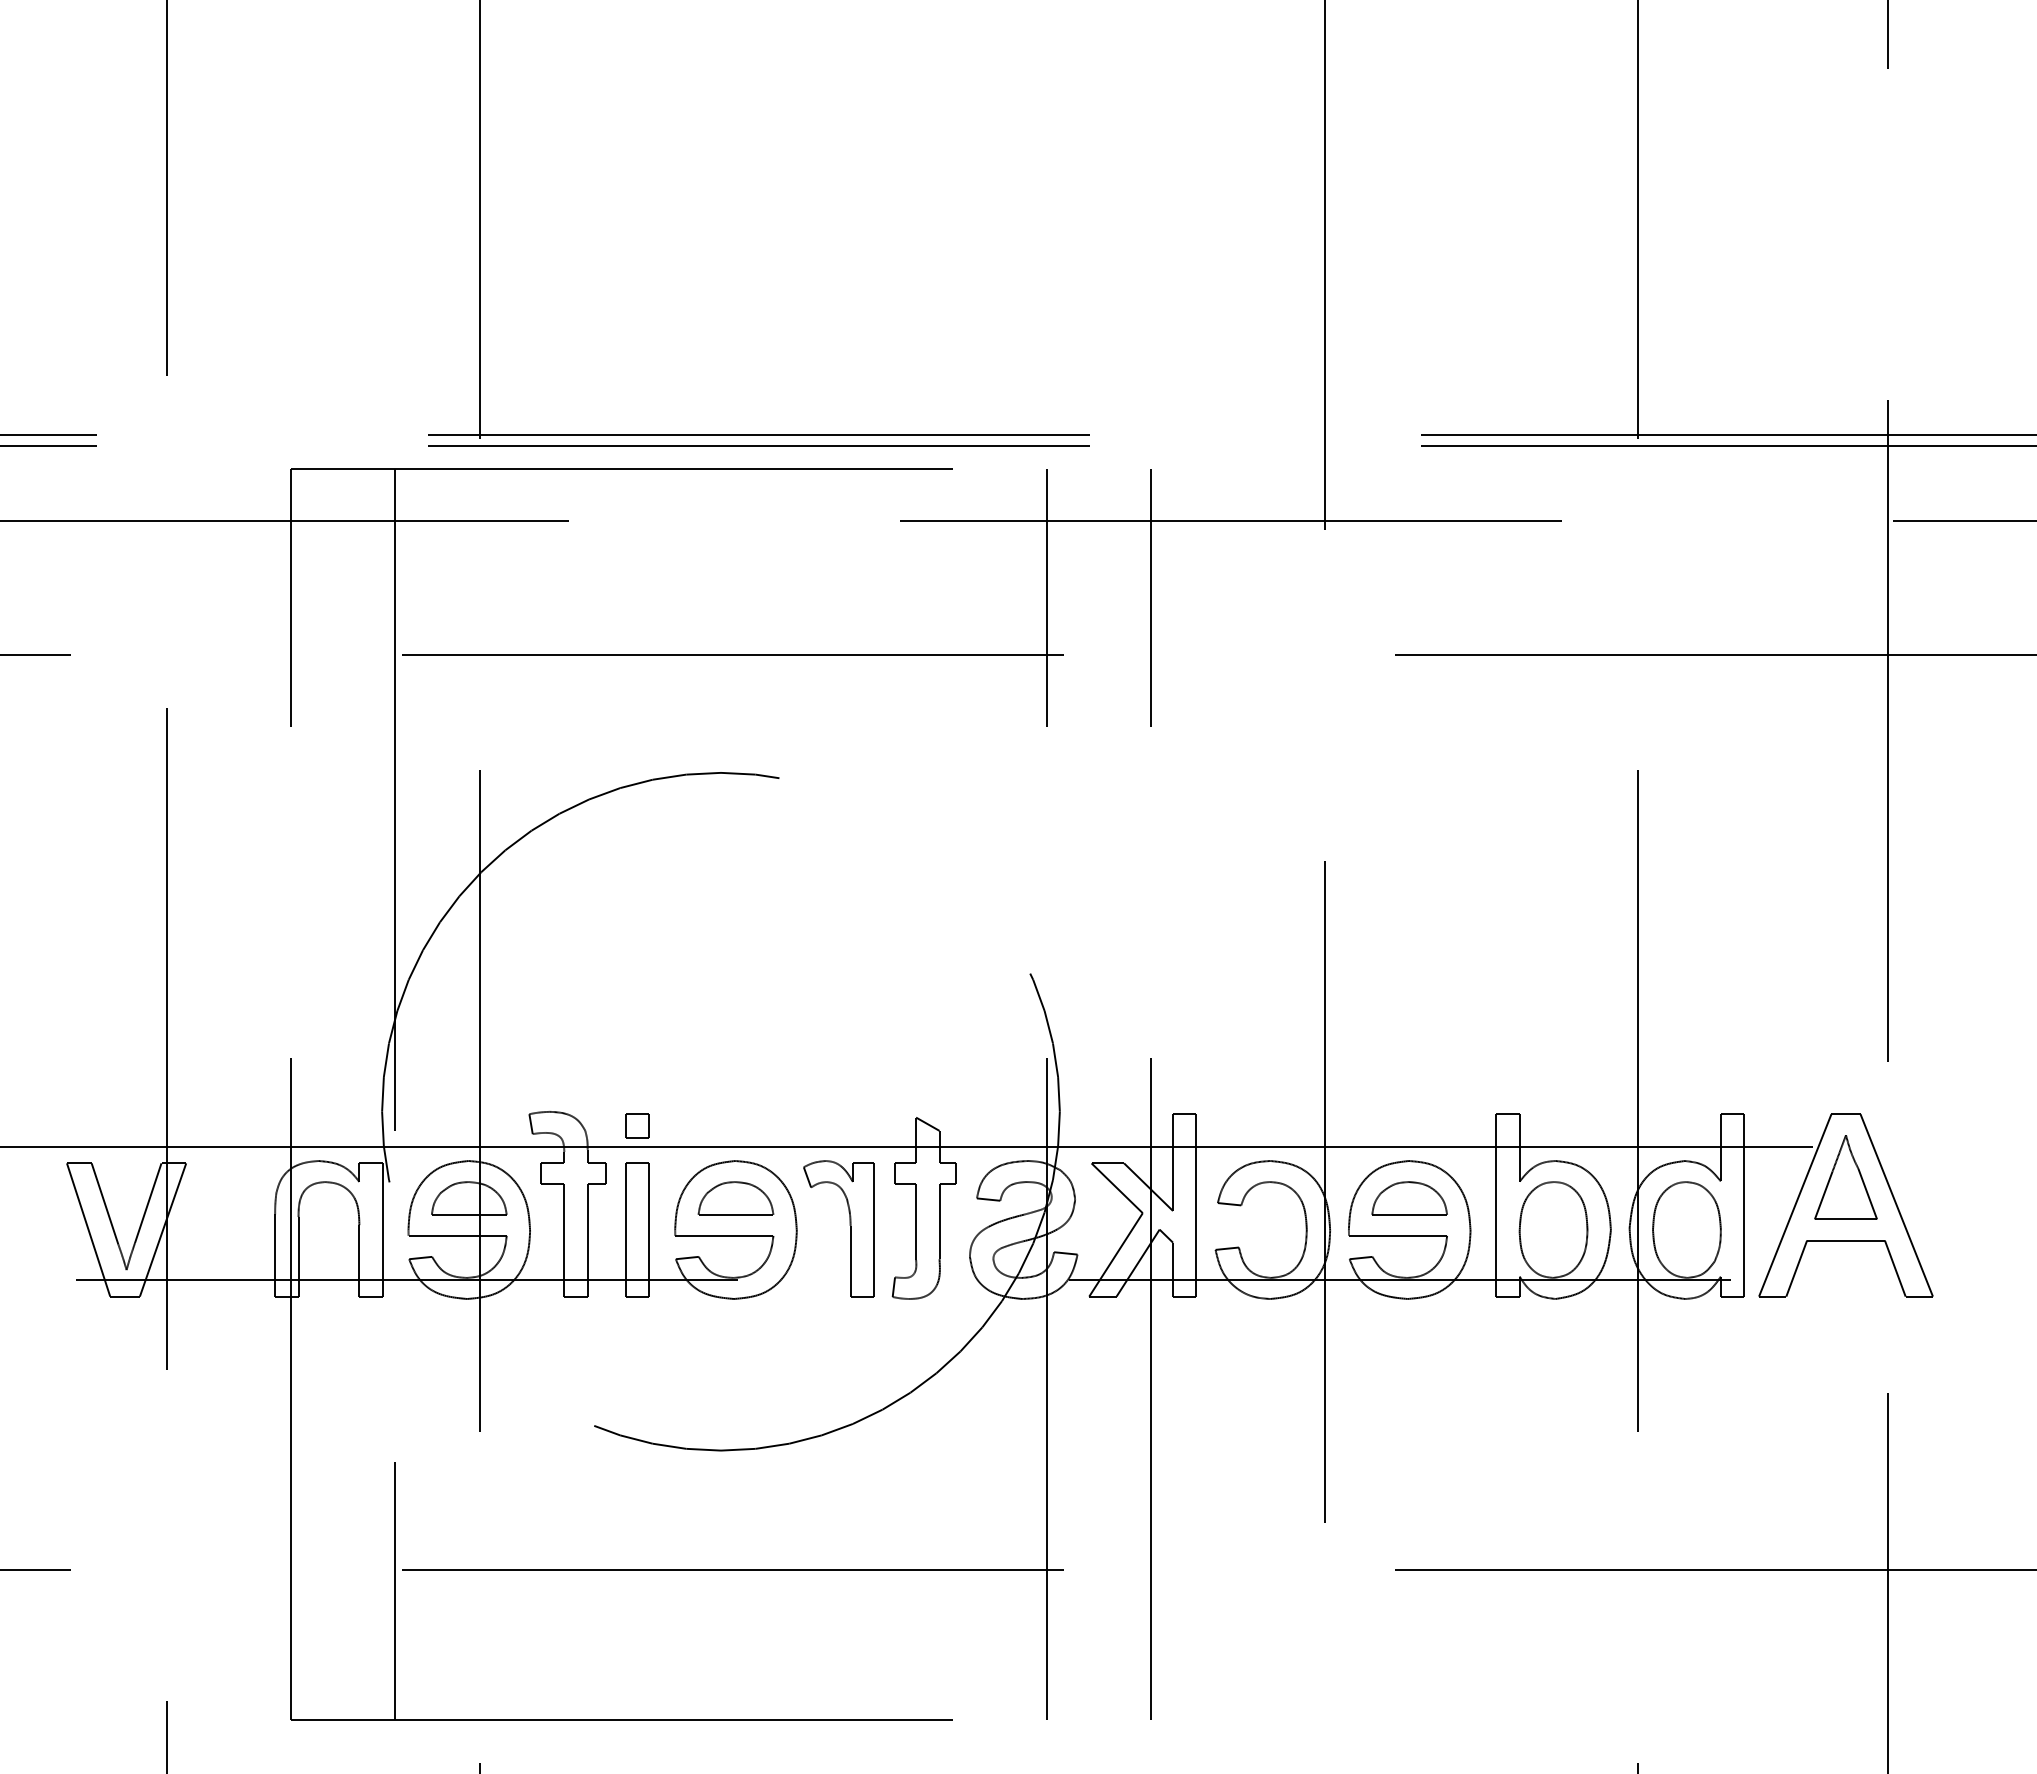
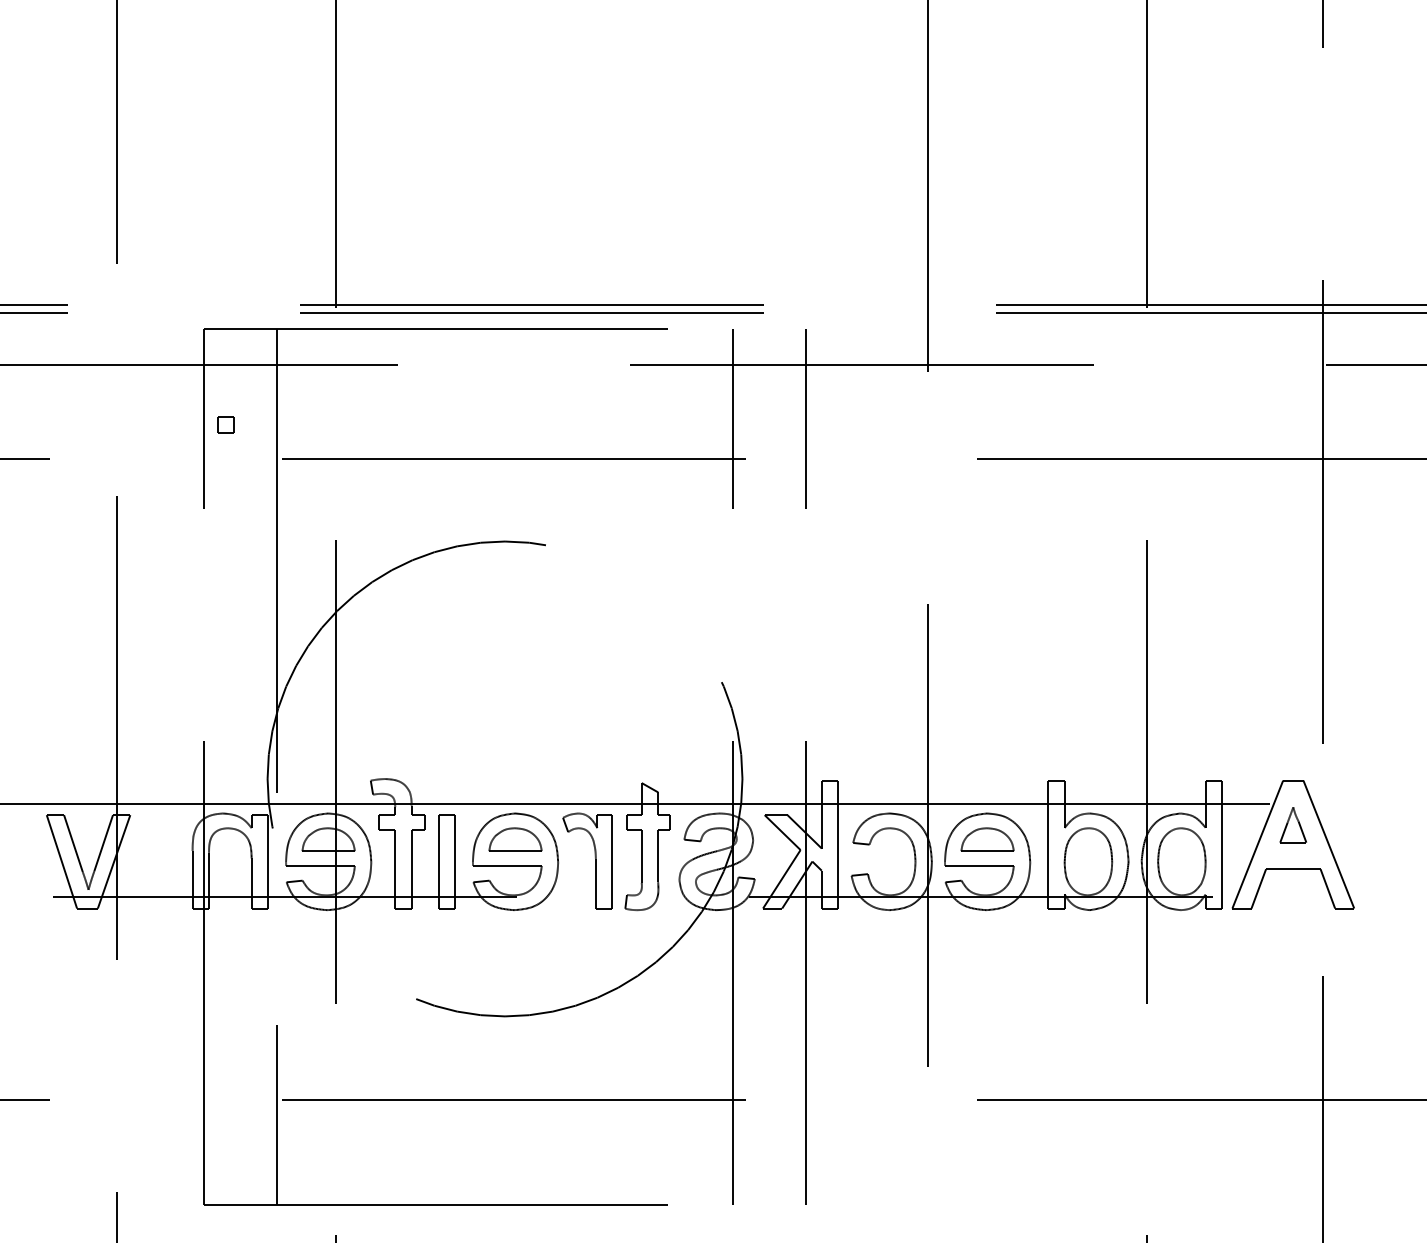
part: (637, 1125) -> (225, 424), moved
part: (1845, 1177) -> (1292, 825), size x0.6

